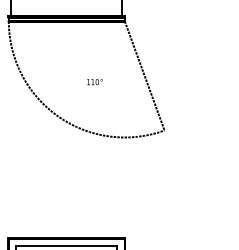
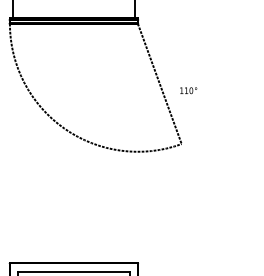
text: (94, 82) -> (188, 91), moved

